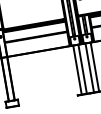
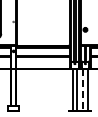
line: (89, 67) -> (83, 89), solid -> dashed

